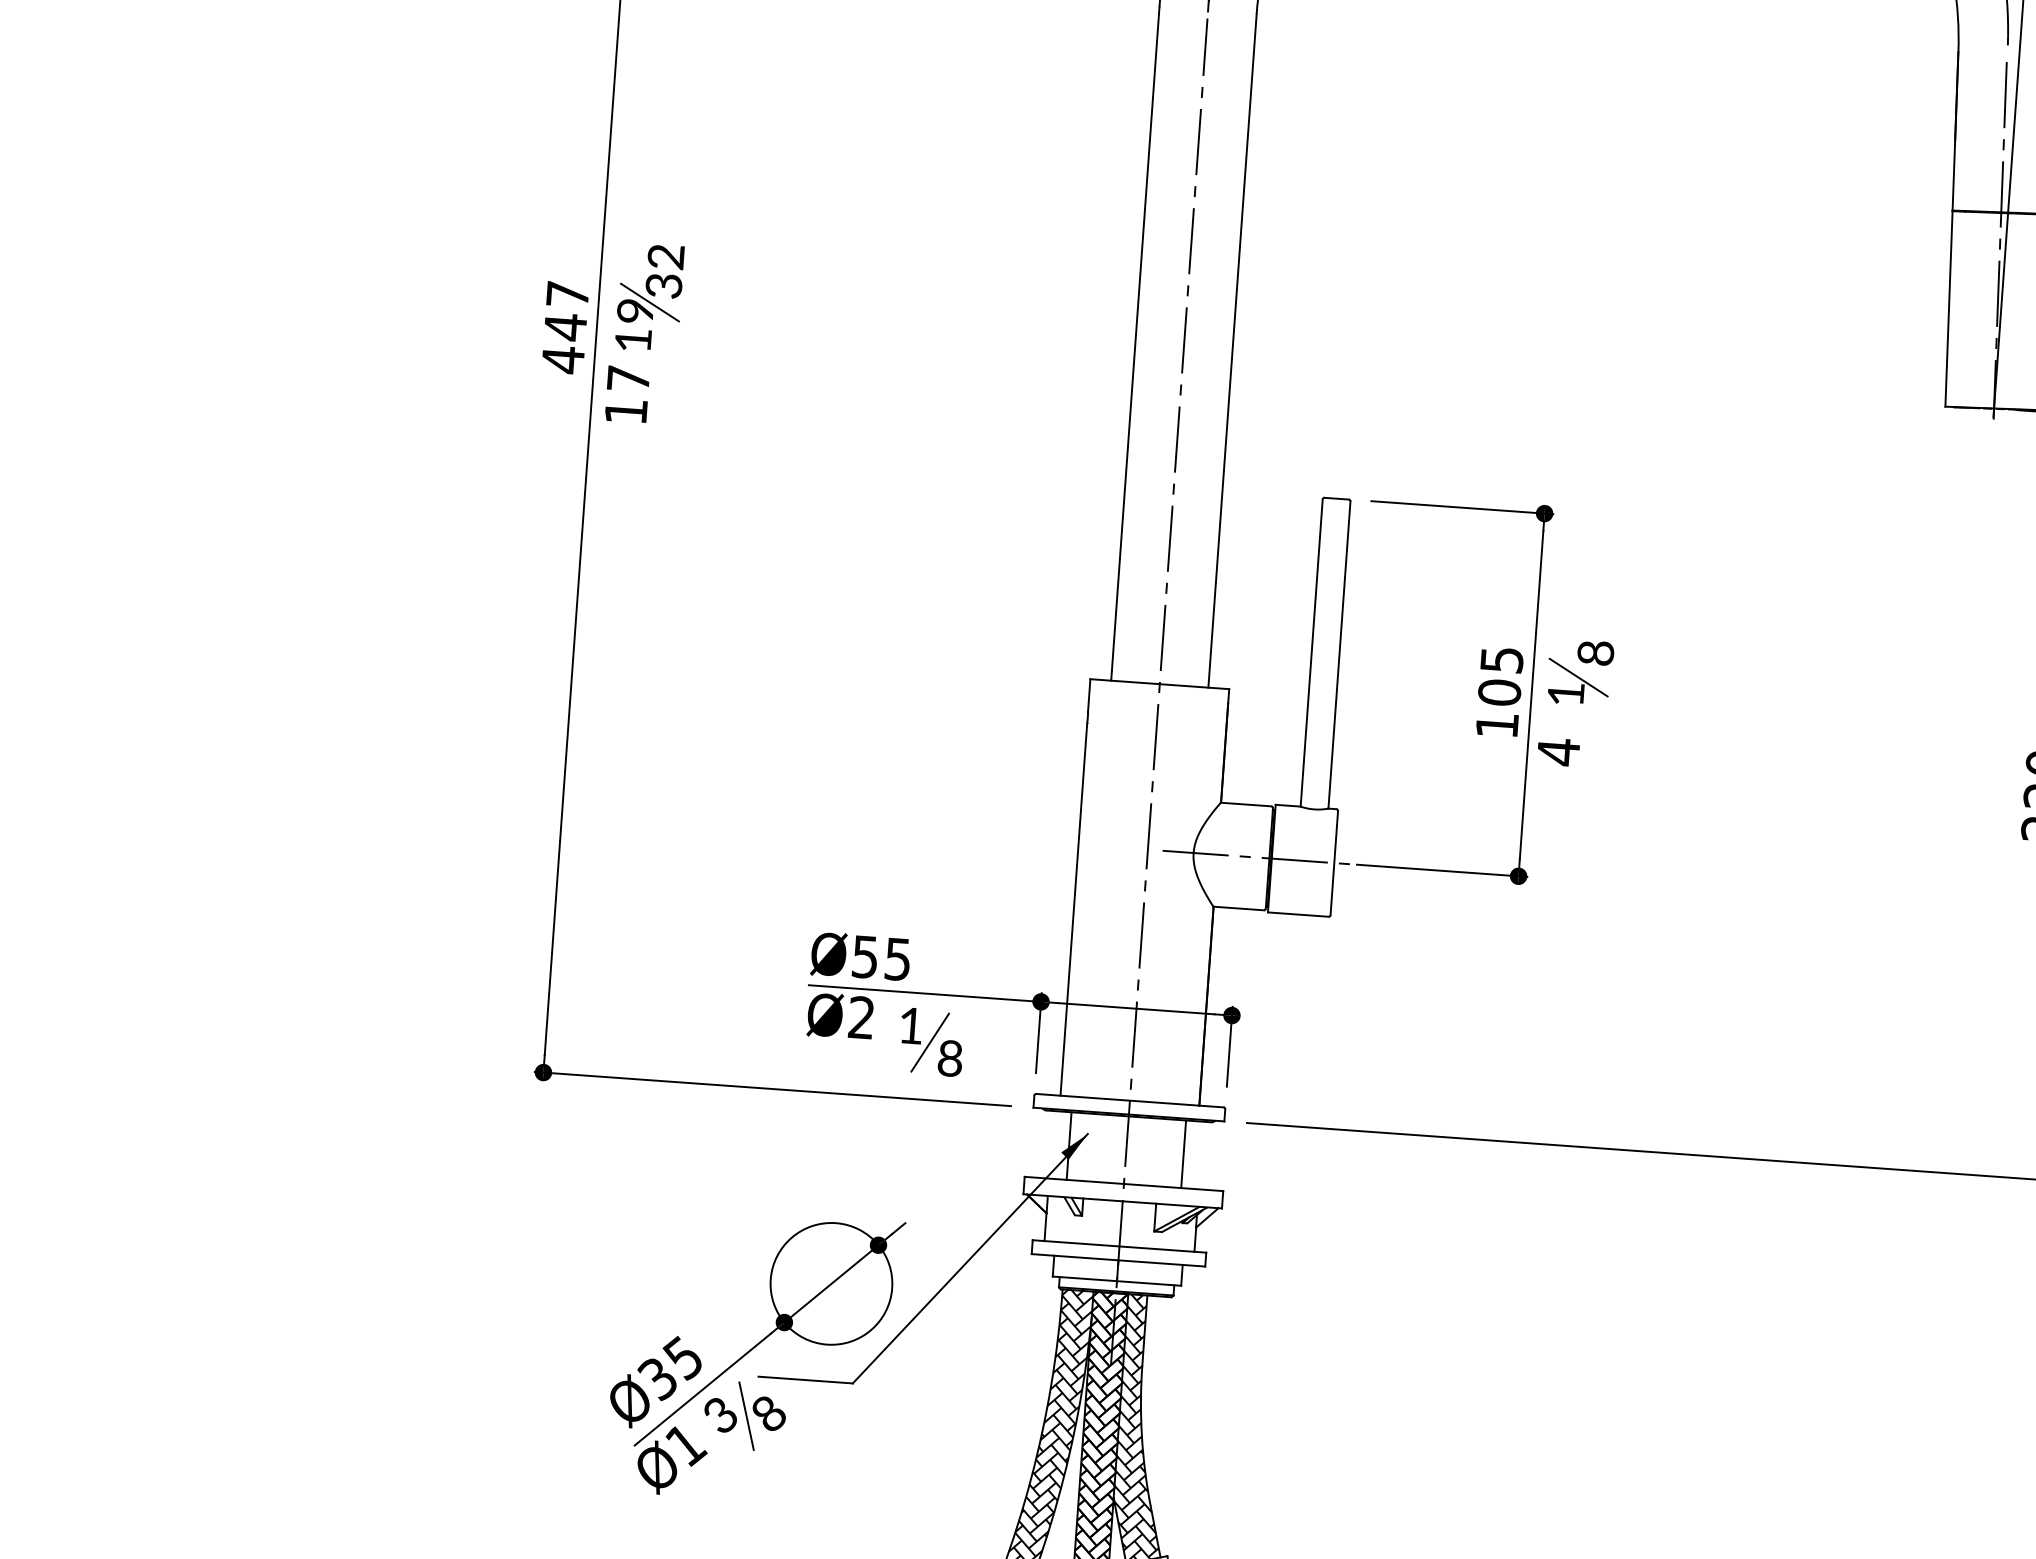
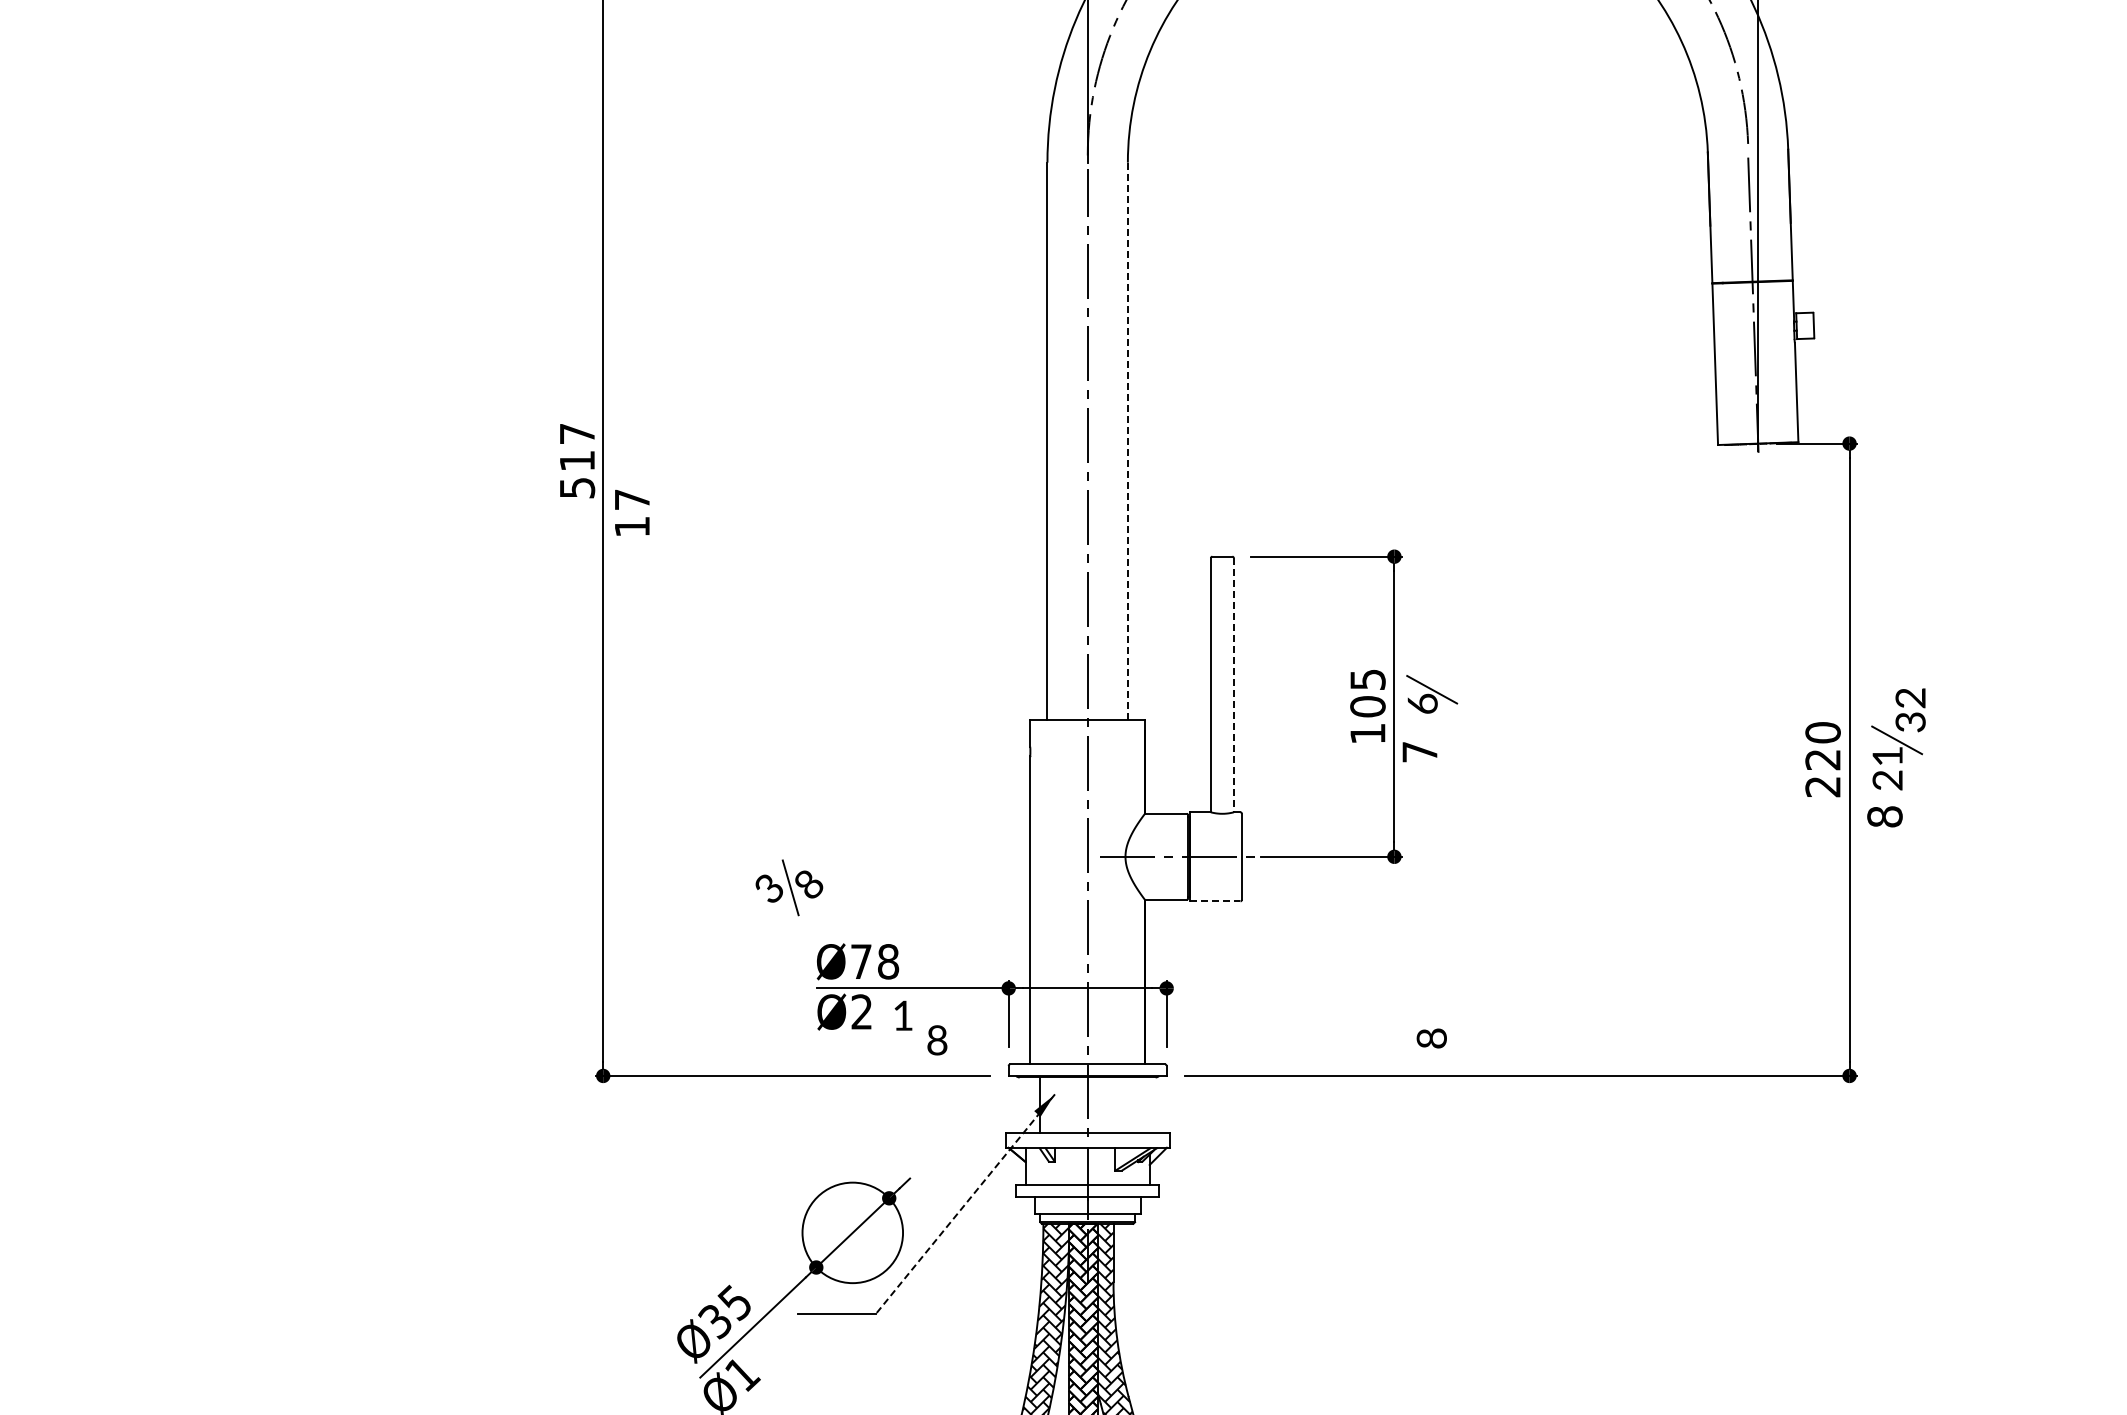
part: (649, 297) -> (644, 431), removed
text: (564, 343) -> (577, 474), 447 -> 517
line: (1232, 351) -> (1127, 441), solid -> dashed
text: (1595, 653) -> (1431, 1038), moved
line: (1338, 655) -> (1233, 685), solid -> dashed
text: (1565, 693) -> (1422, 703), 1 -> 6
text: (1557, 752) -> (1419, 752), 4 -> 7
line: (1298, 914) -> (1215, 901), solid -> dashed
text: (882, 957) -> (875, 961), Ø55 -> Ø78
line: (929, 1042) -> (919, 1028), removed
line: (1184, 1154) -> (1135, 1105), removed
line: (970, 1259) -> (965, 1204), solid -> dashed
part: (745, 1415) -> (789, 887), moved

